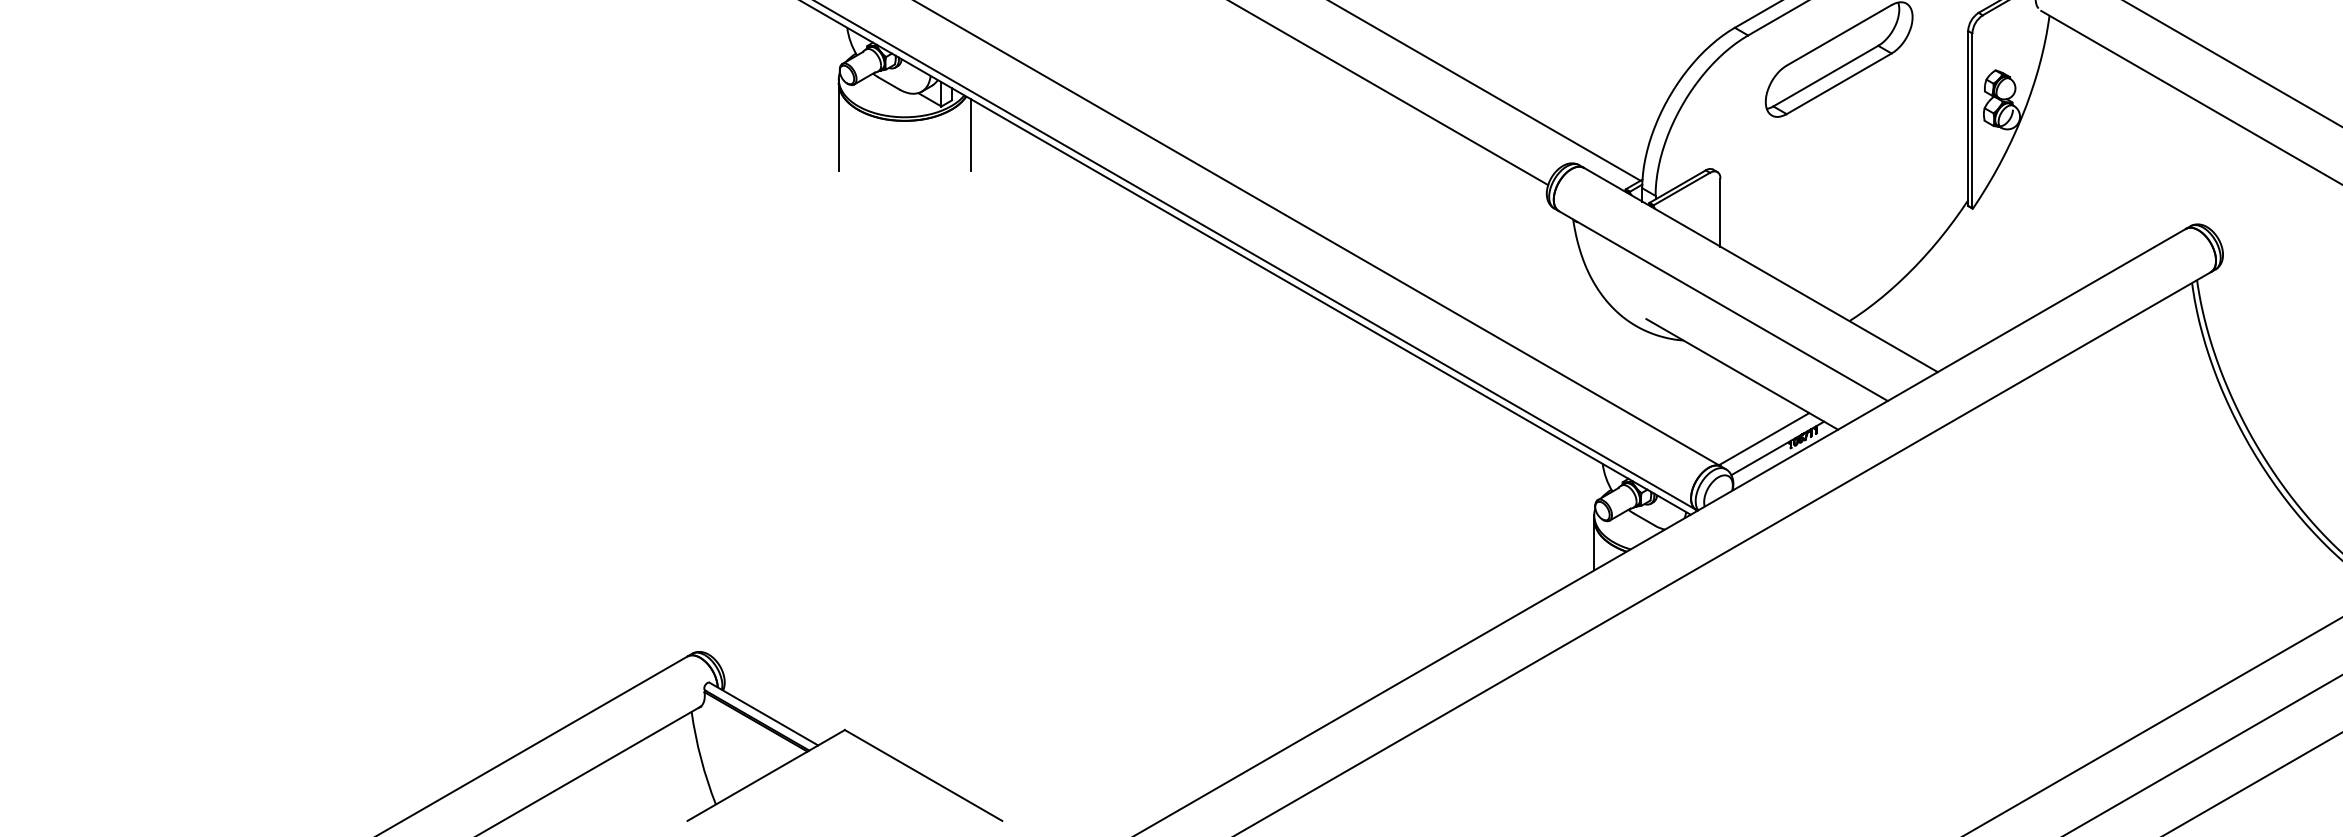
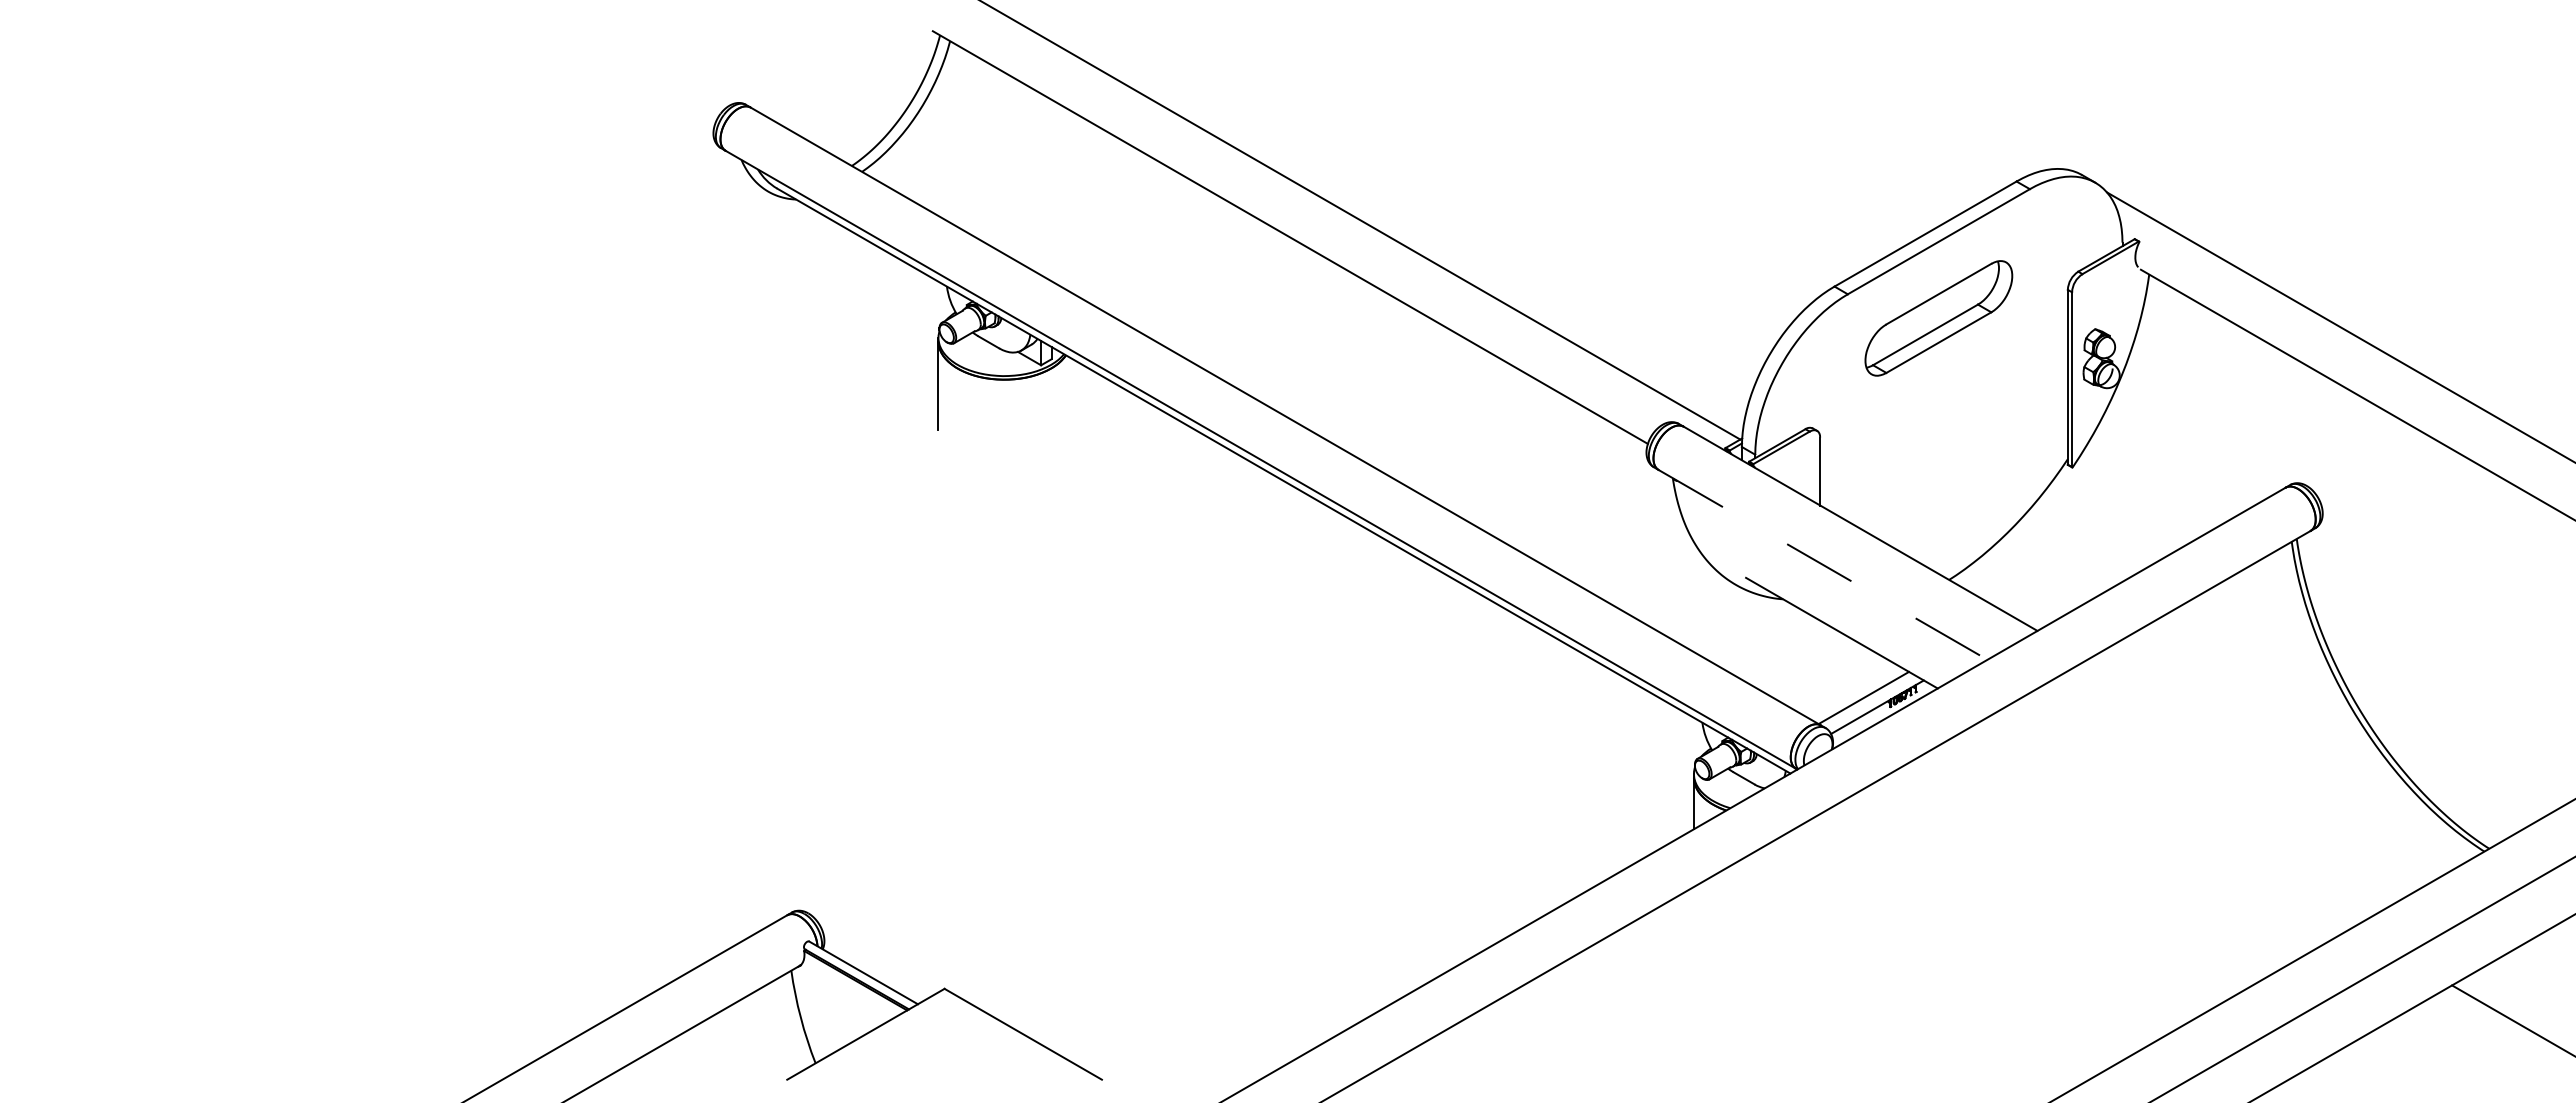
line: (970, 134) -> (1070, 393), removed
line: (1723, 305) -> (1823, 564), solid -> dashed

